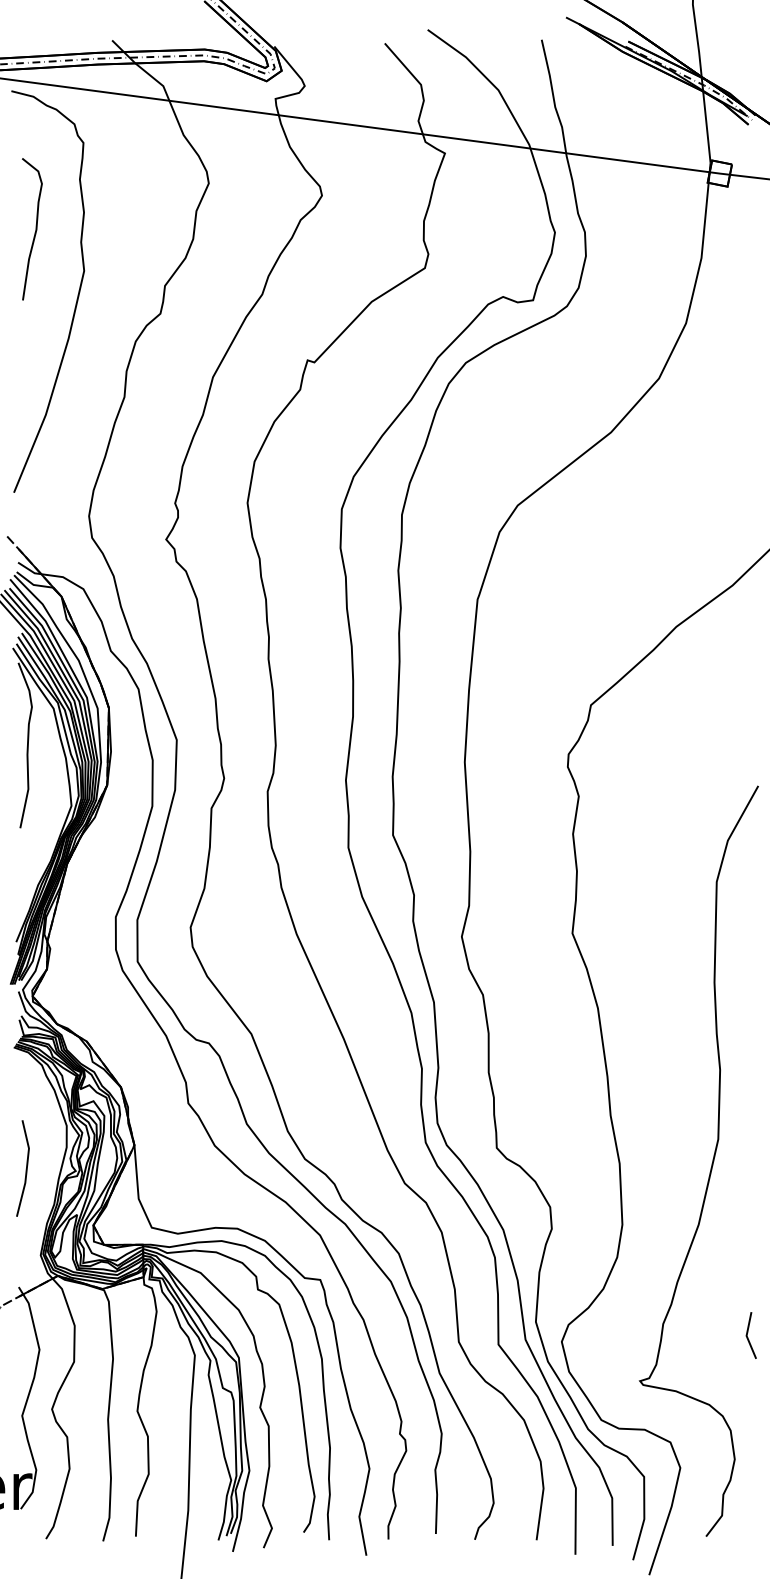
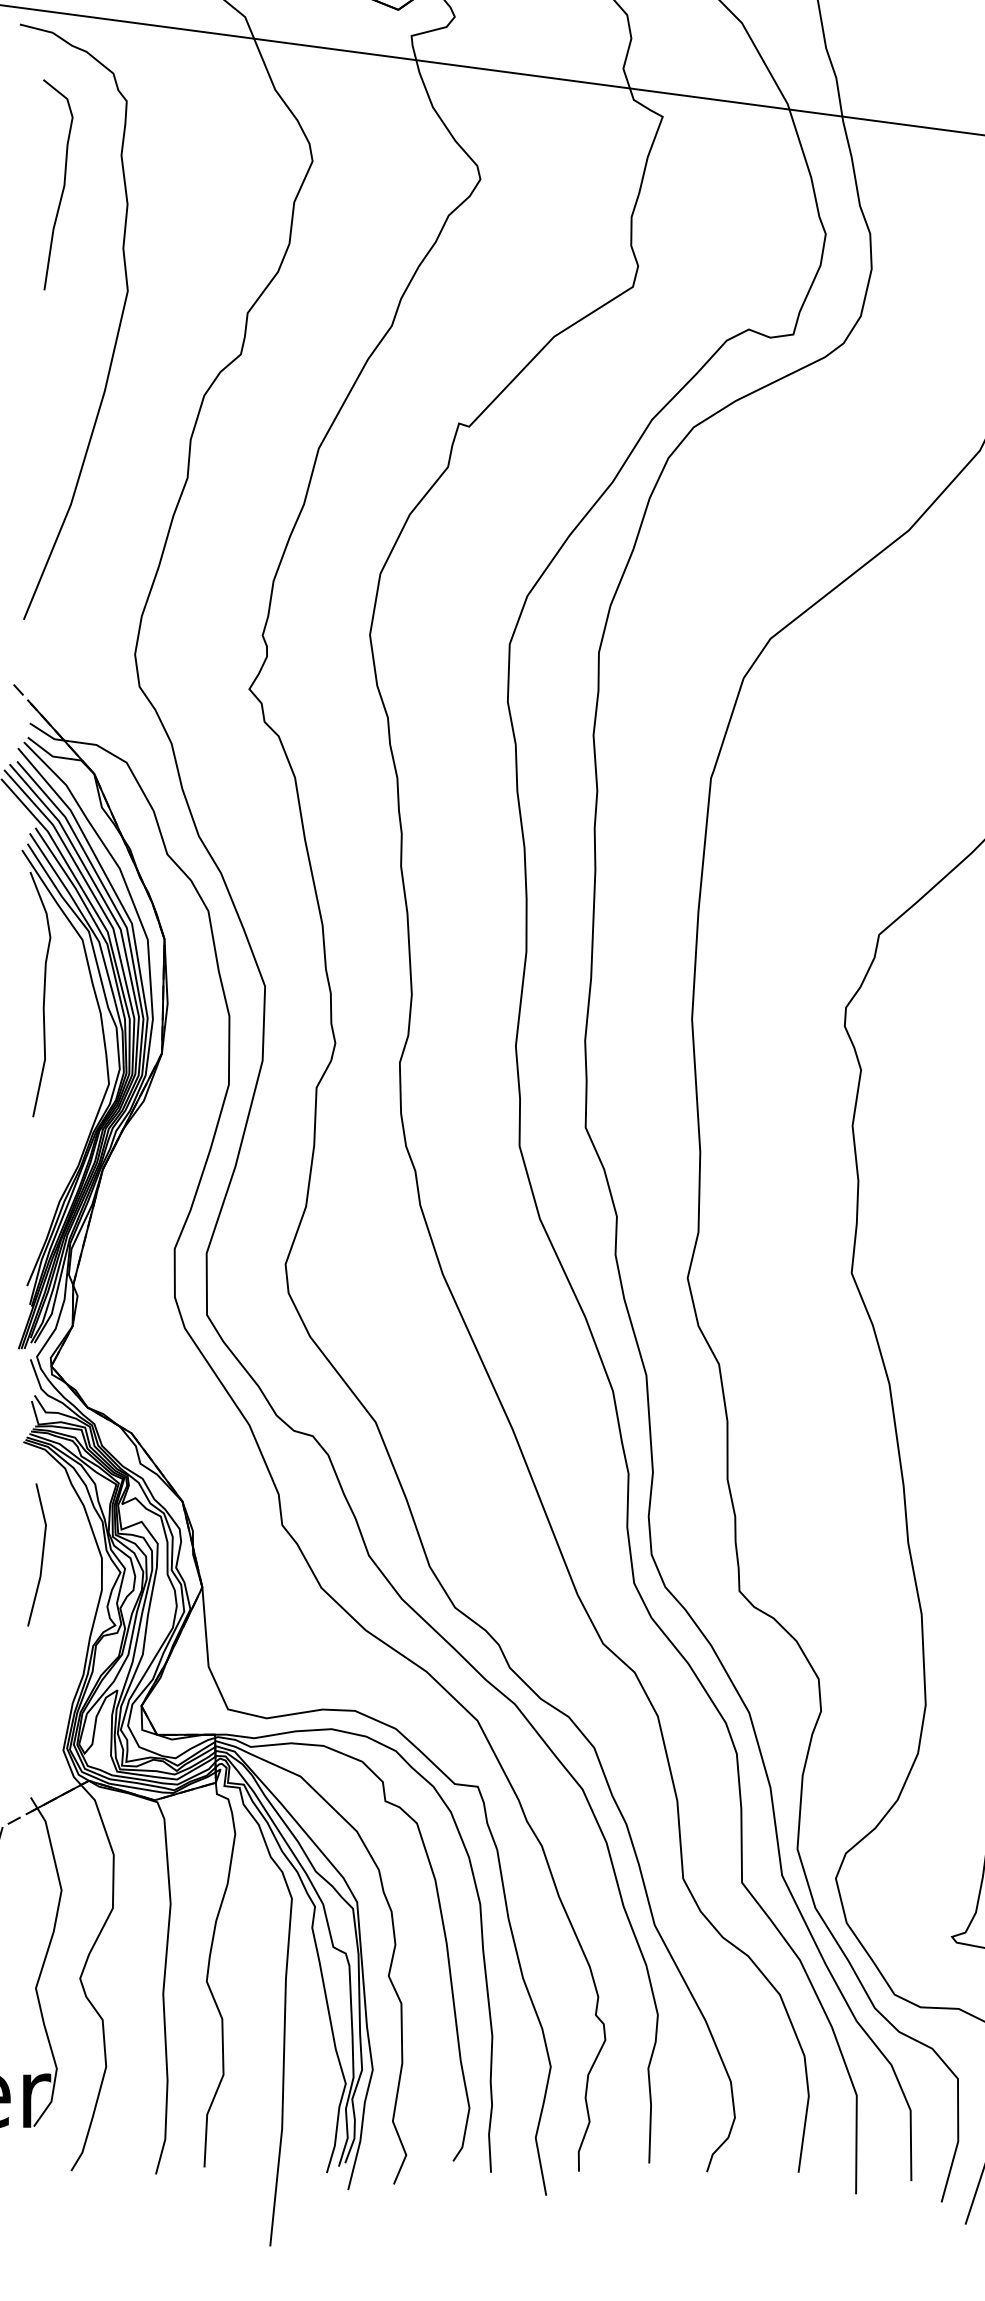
curve: (35, 229) -> (63, 185), moved
line: (25, 1169) -> (40, 1556), moved

